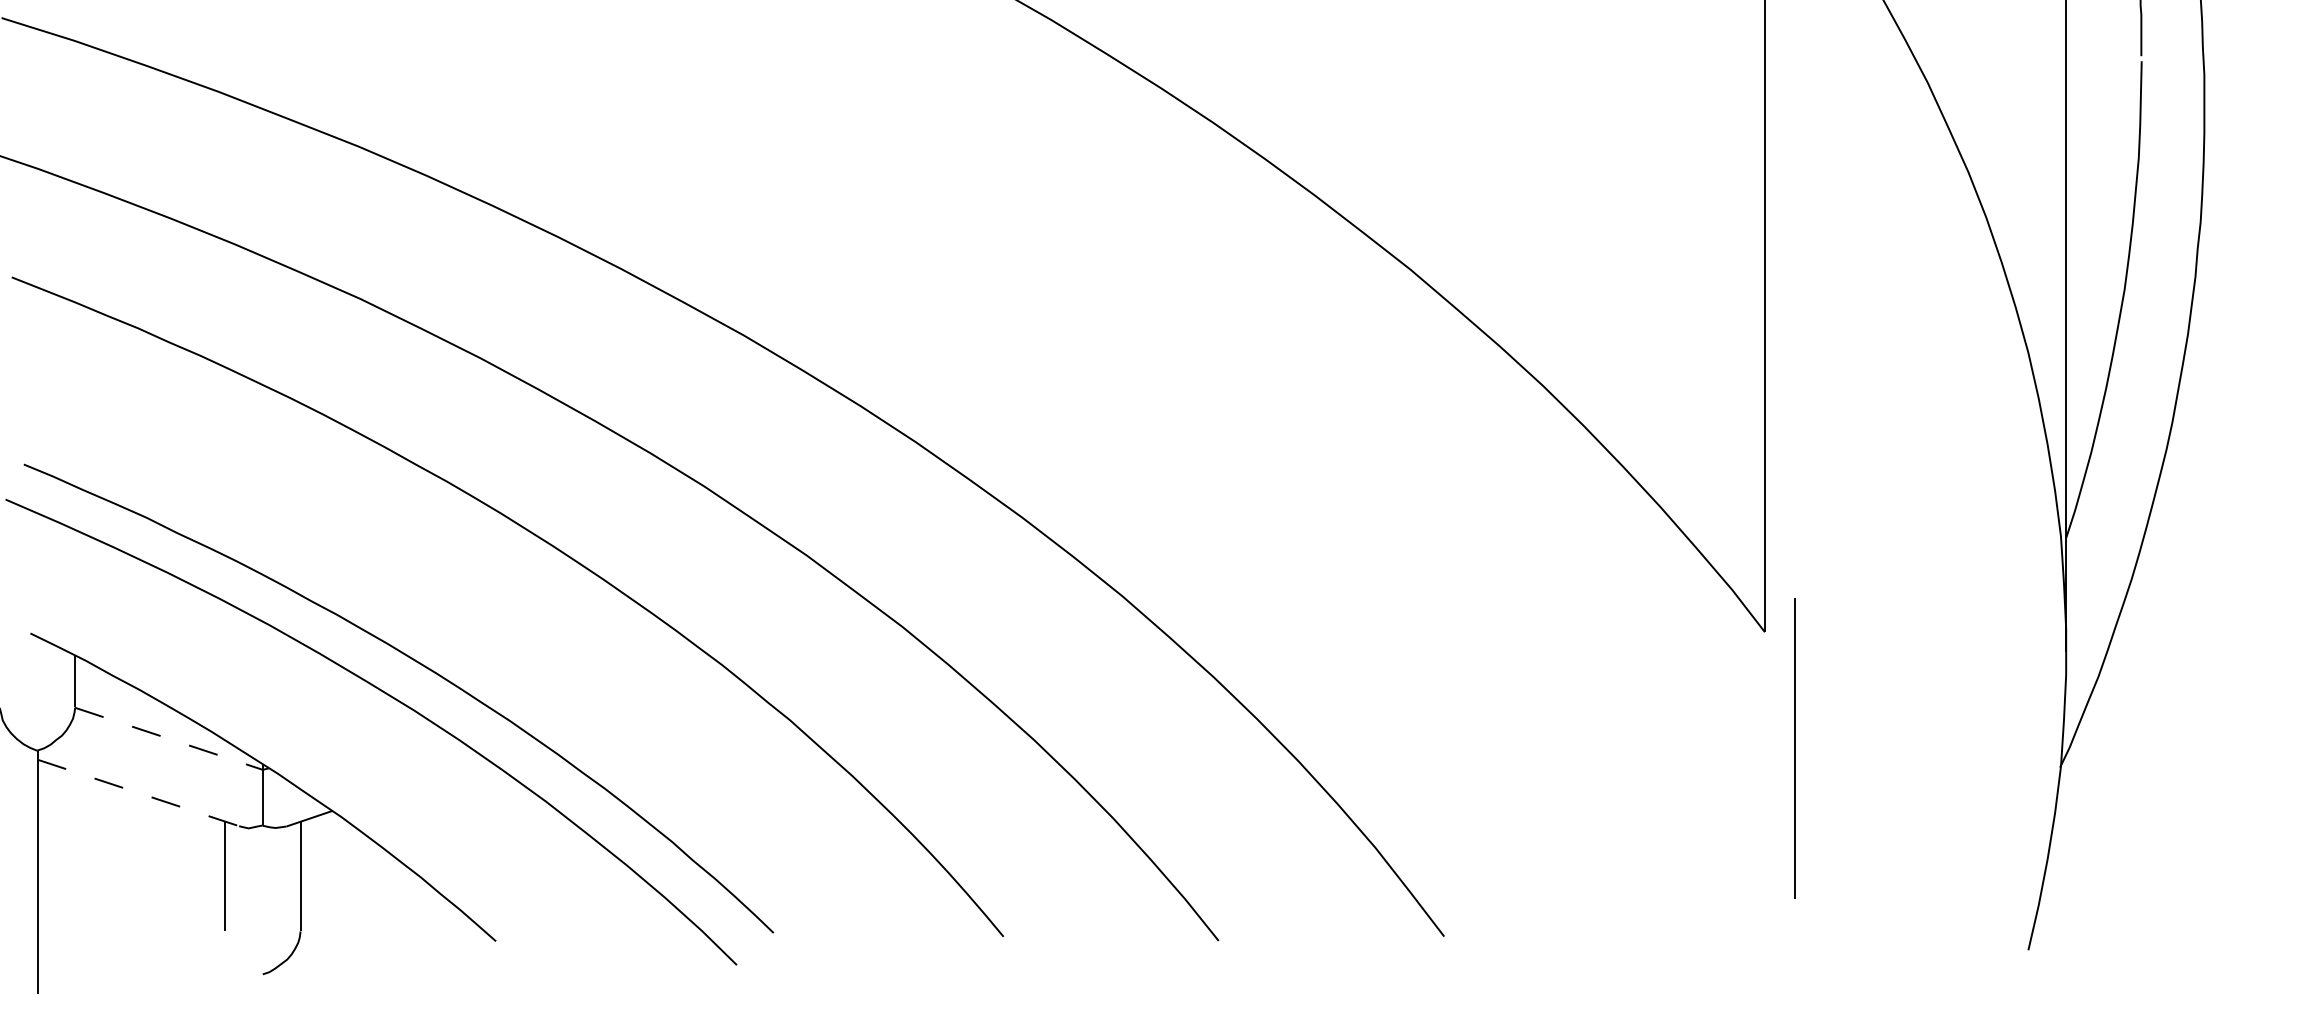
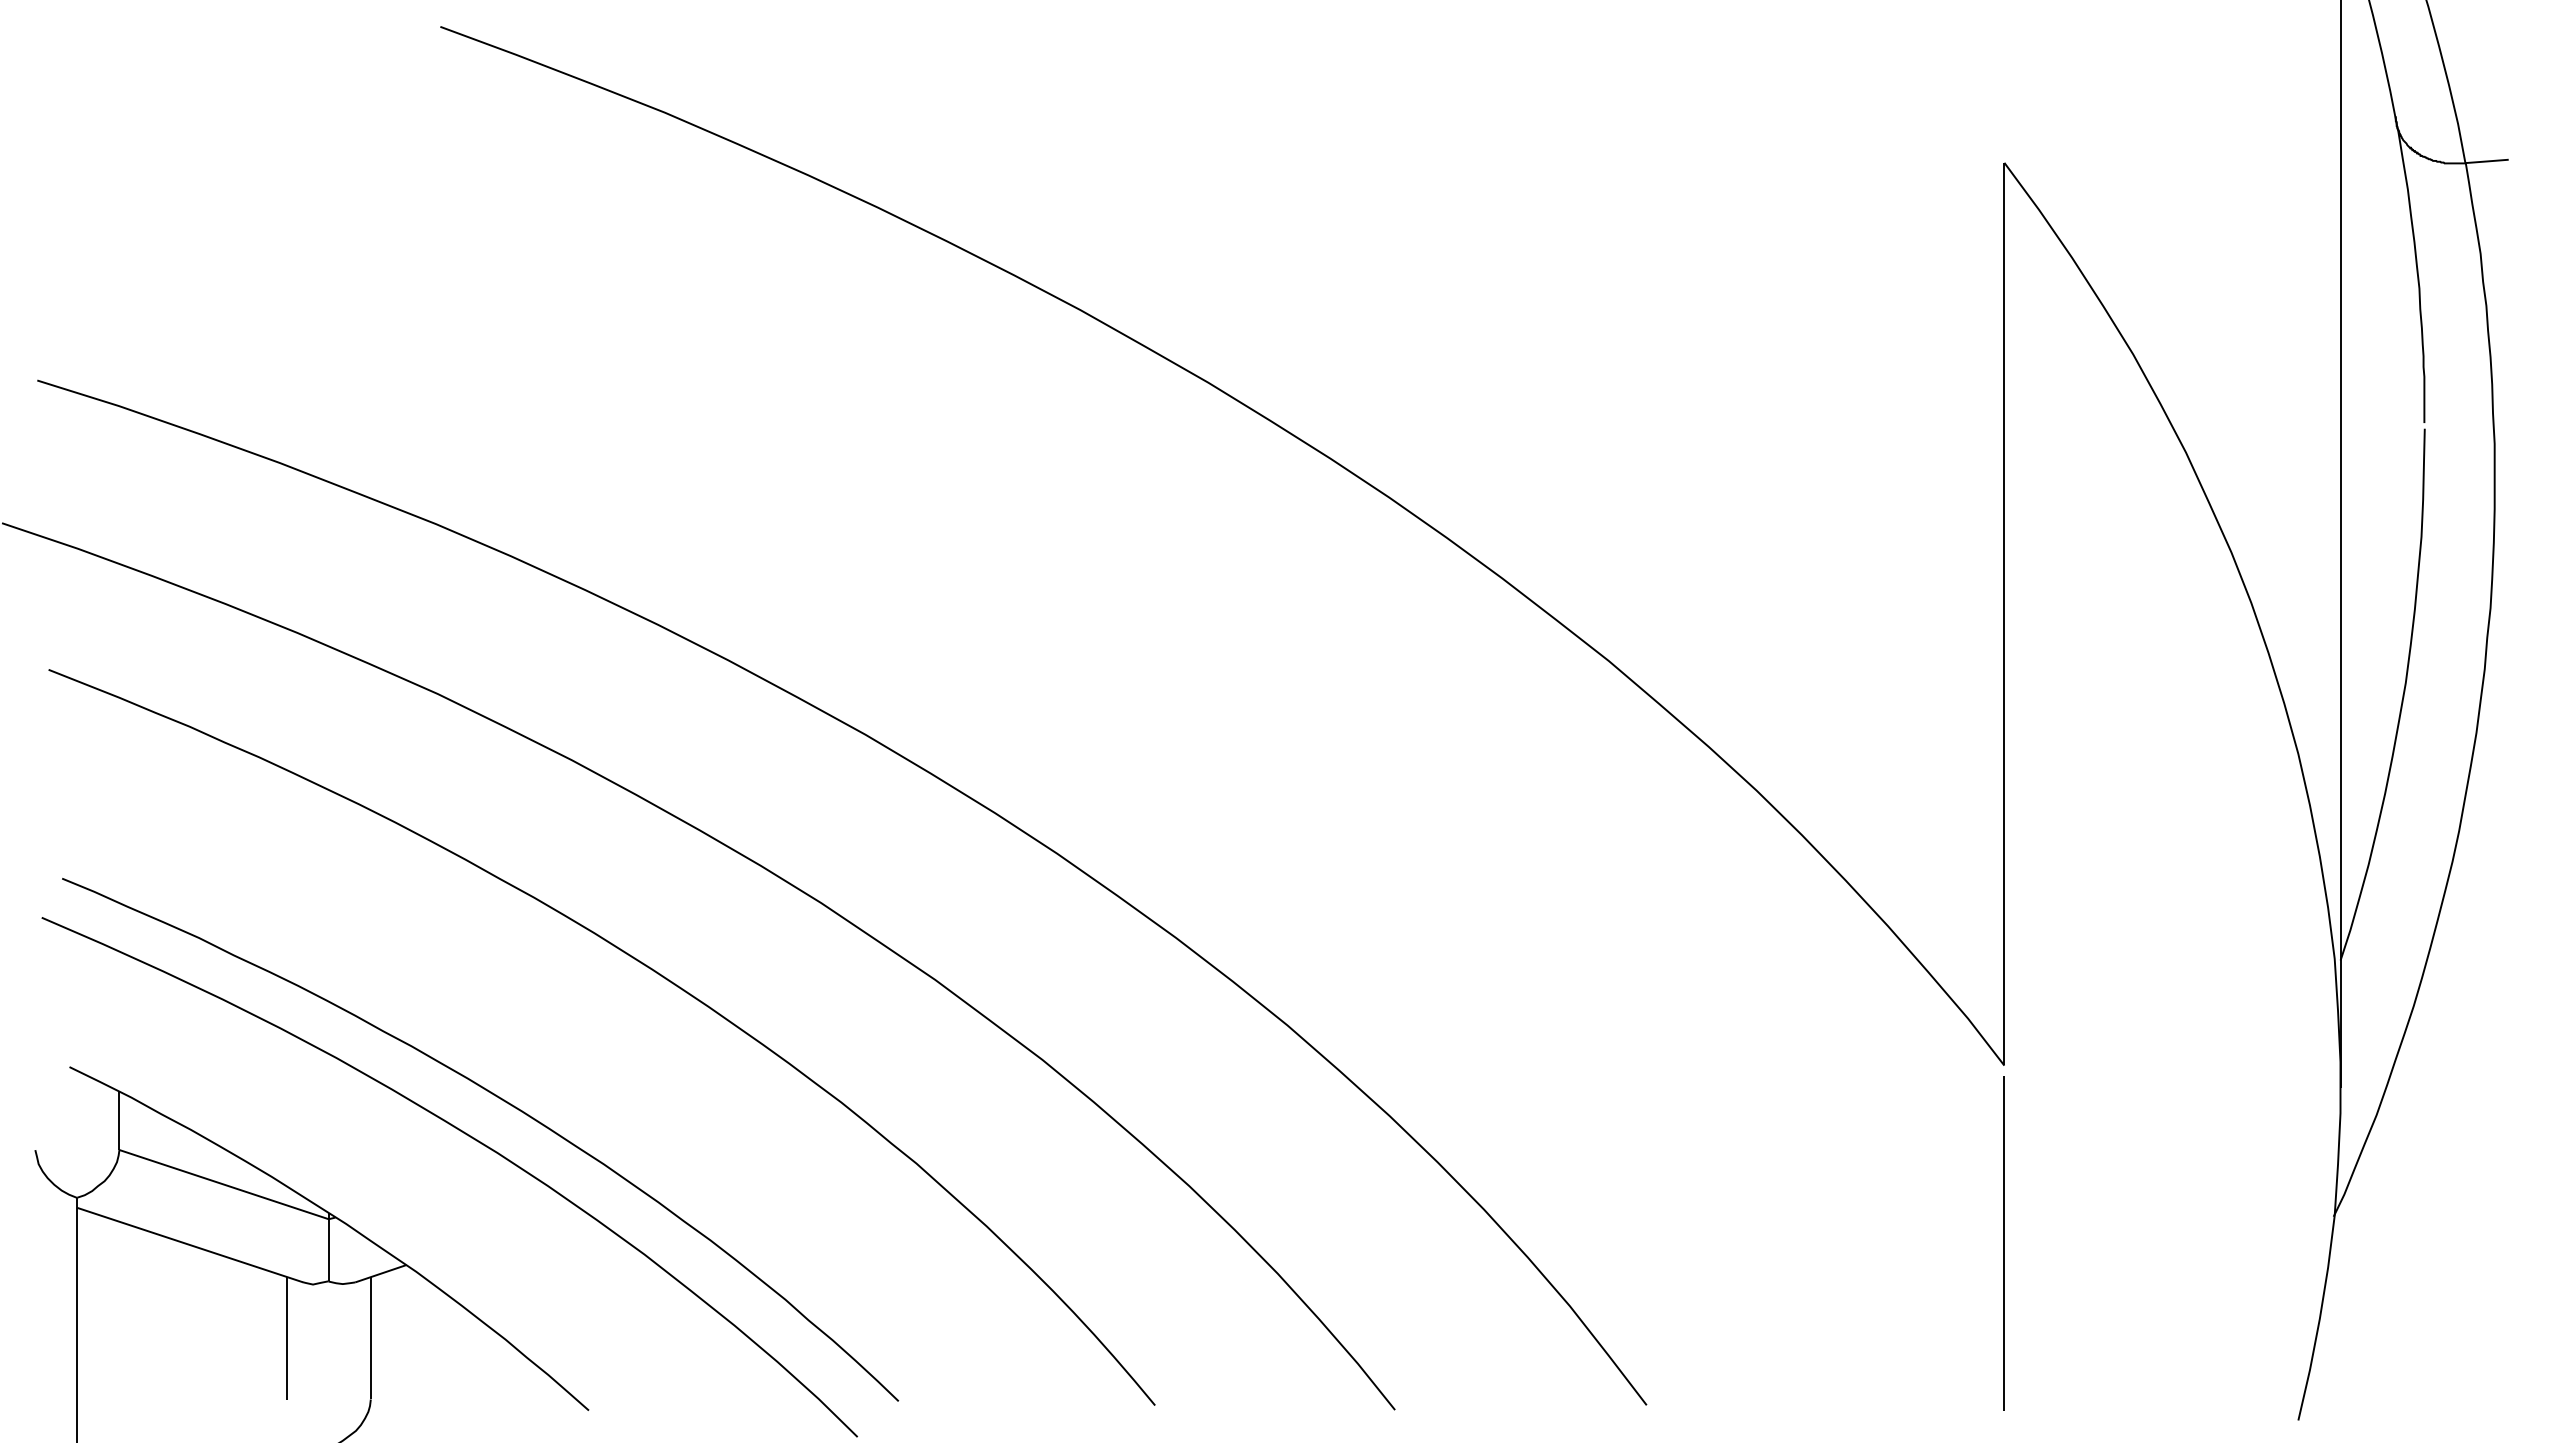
line: (169, 738) -> (224, 1184), dashed -> solid
line: (1793, 748) -> (2003, 1243), moved
line: (138, 793) -> (190, 1245), dashed -> solid

